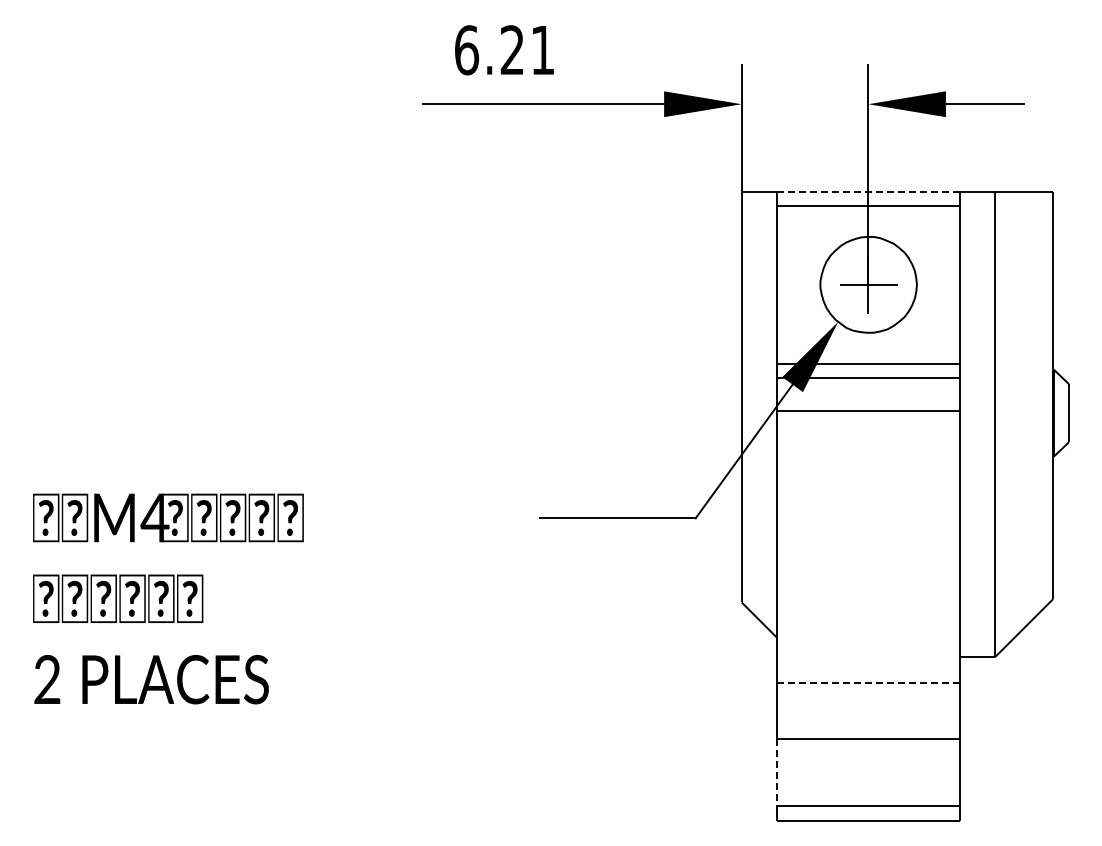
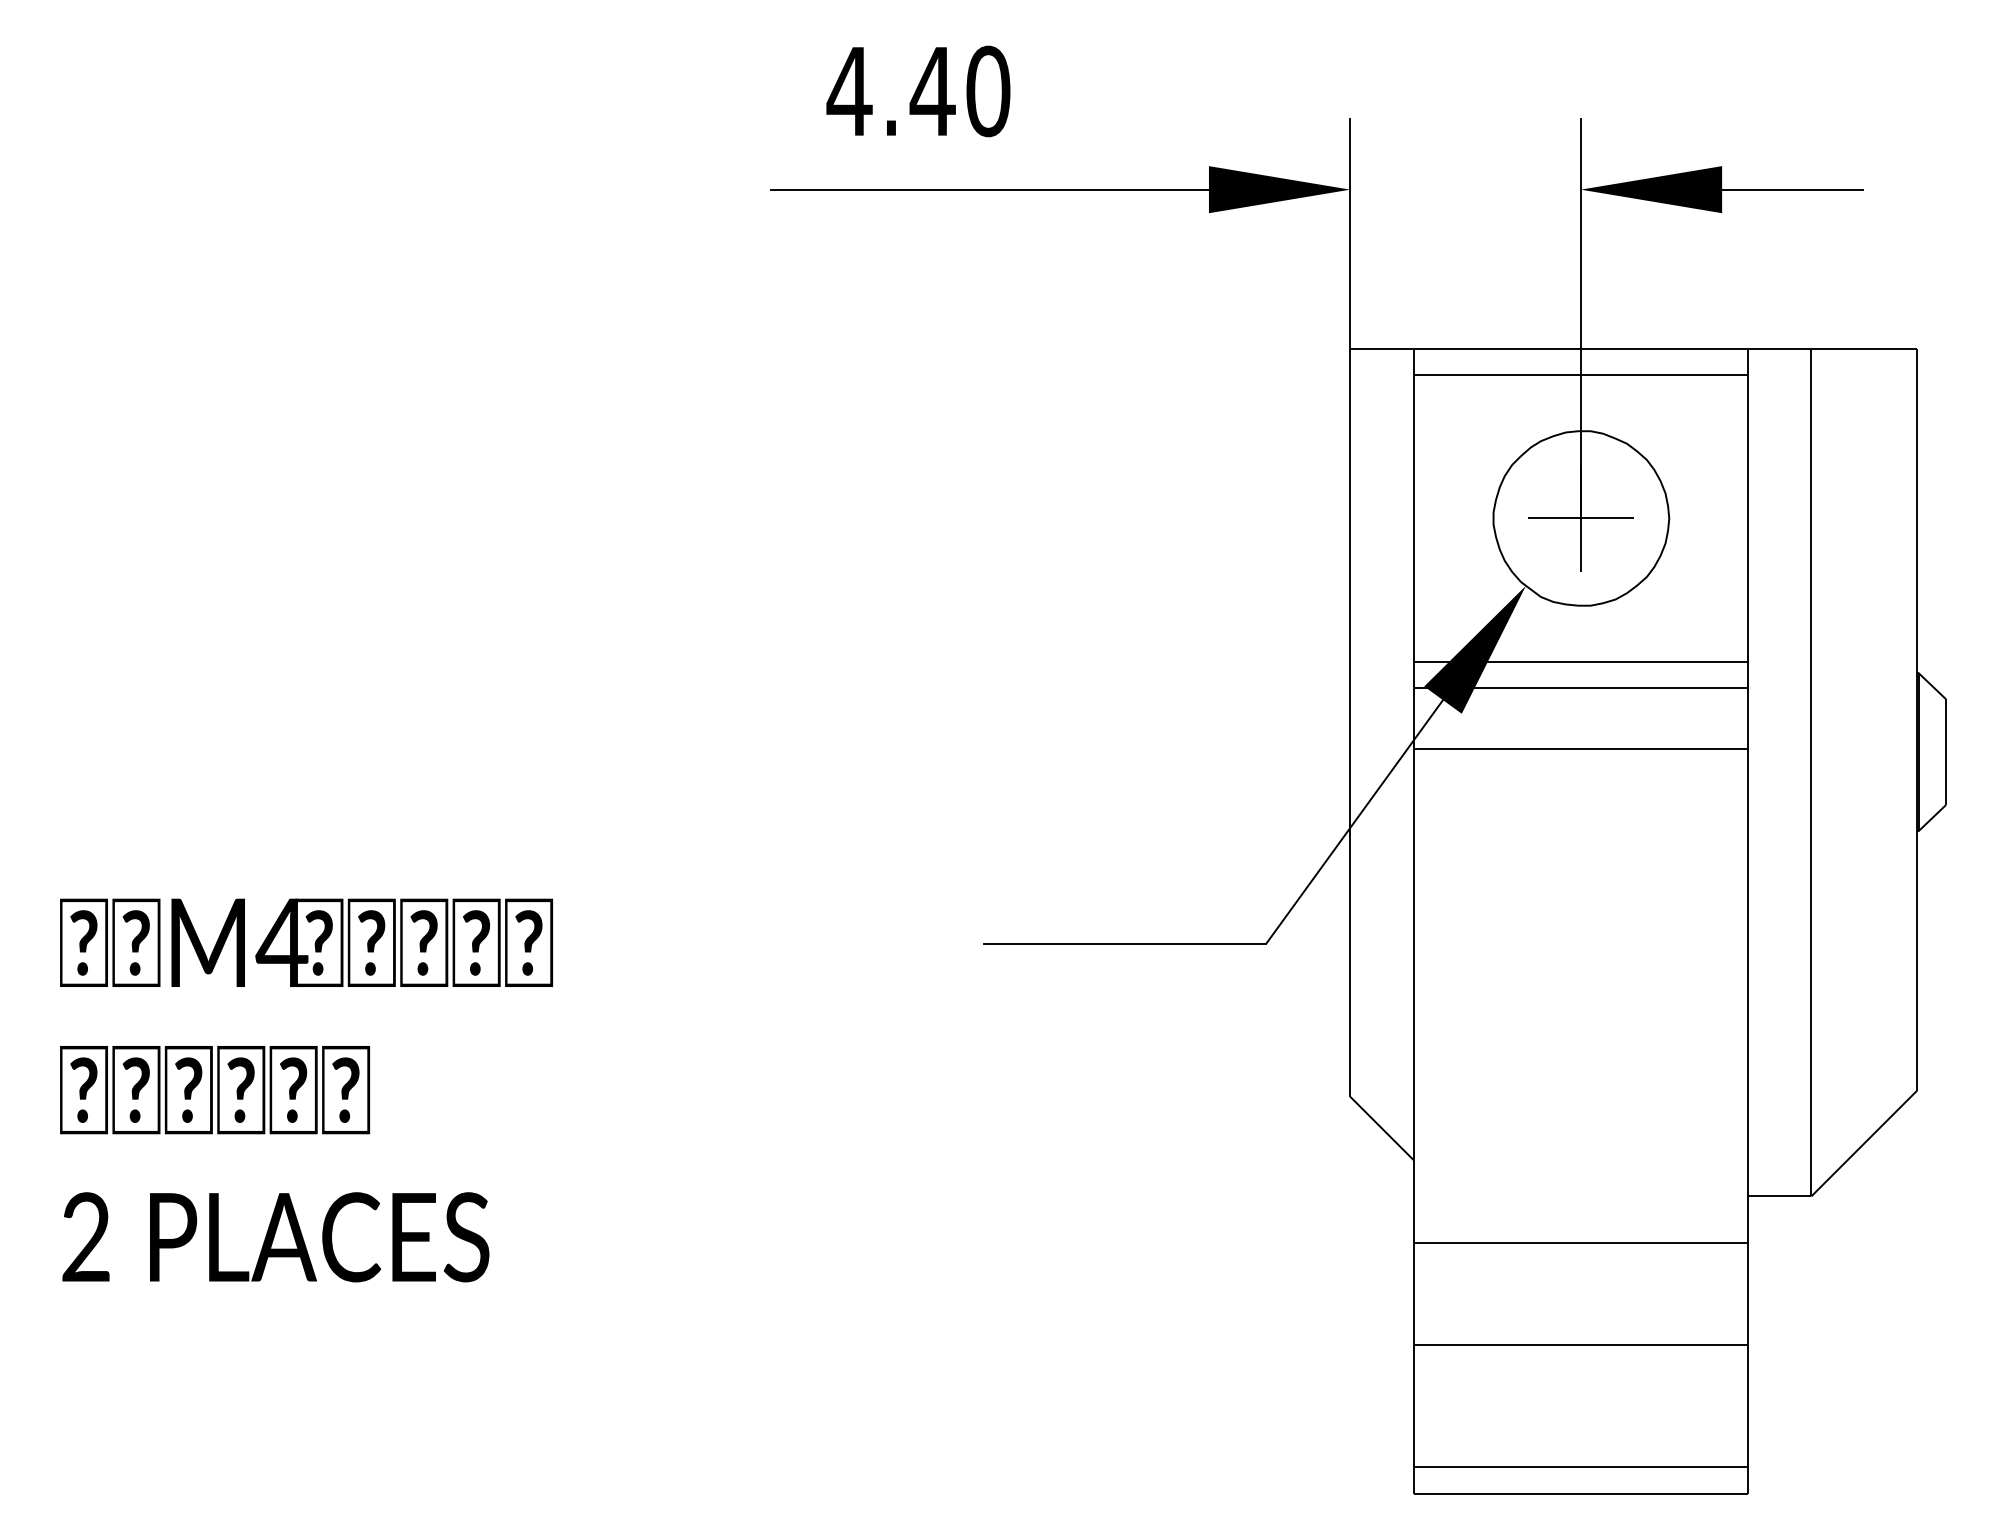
text: (504, 50) -> (918, 91), 6.21 -> 4.40
line: (868, 191) -> (1581, 348), dashed -> solid
line: (868, 682) -> (1581, 1242), dashed -> solid
line: (776, 772) -> (1413, 1406), dashed -> solid

